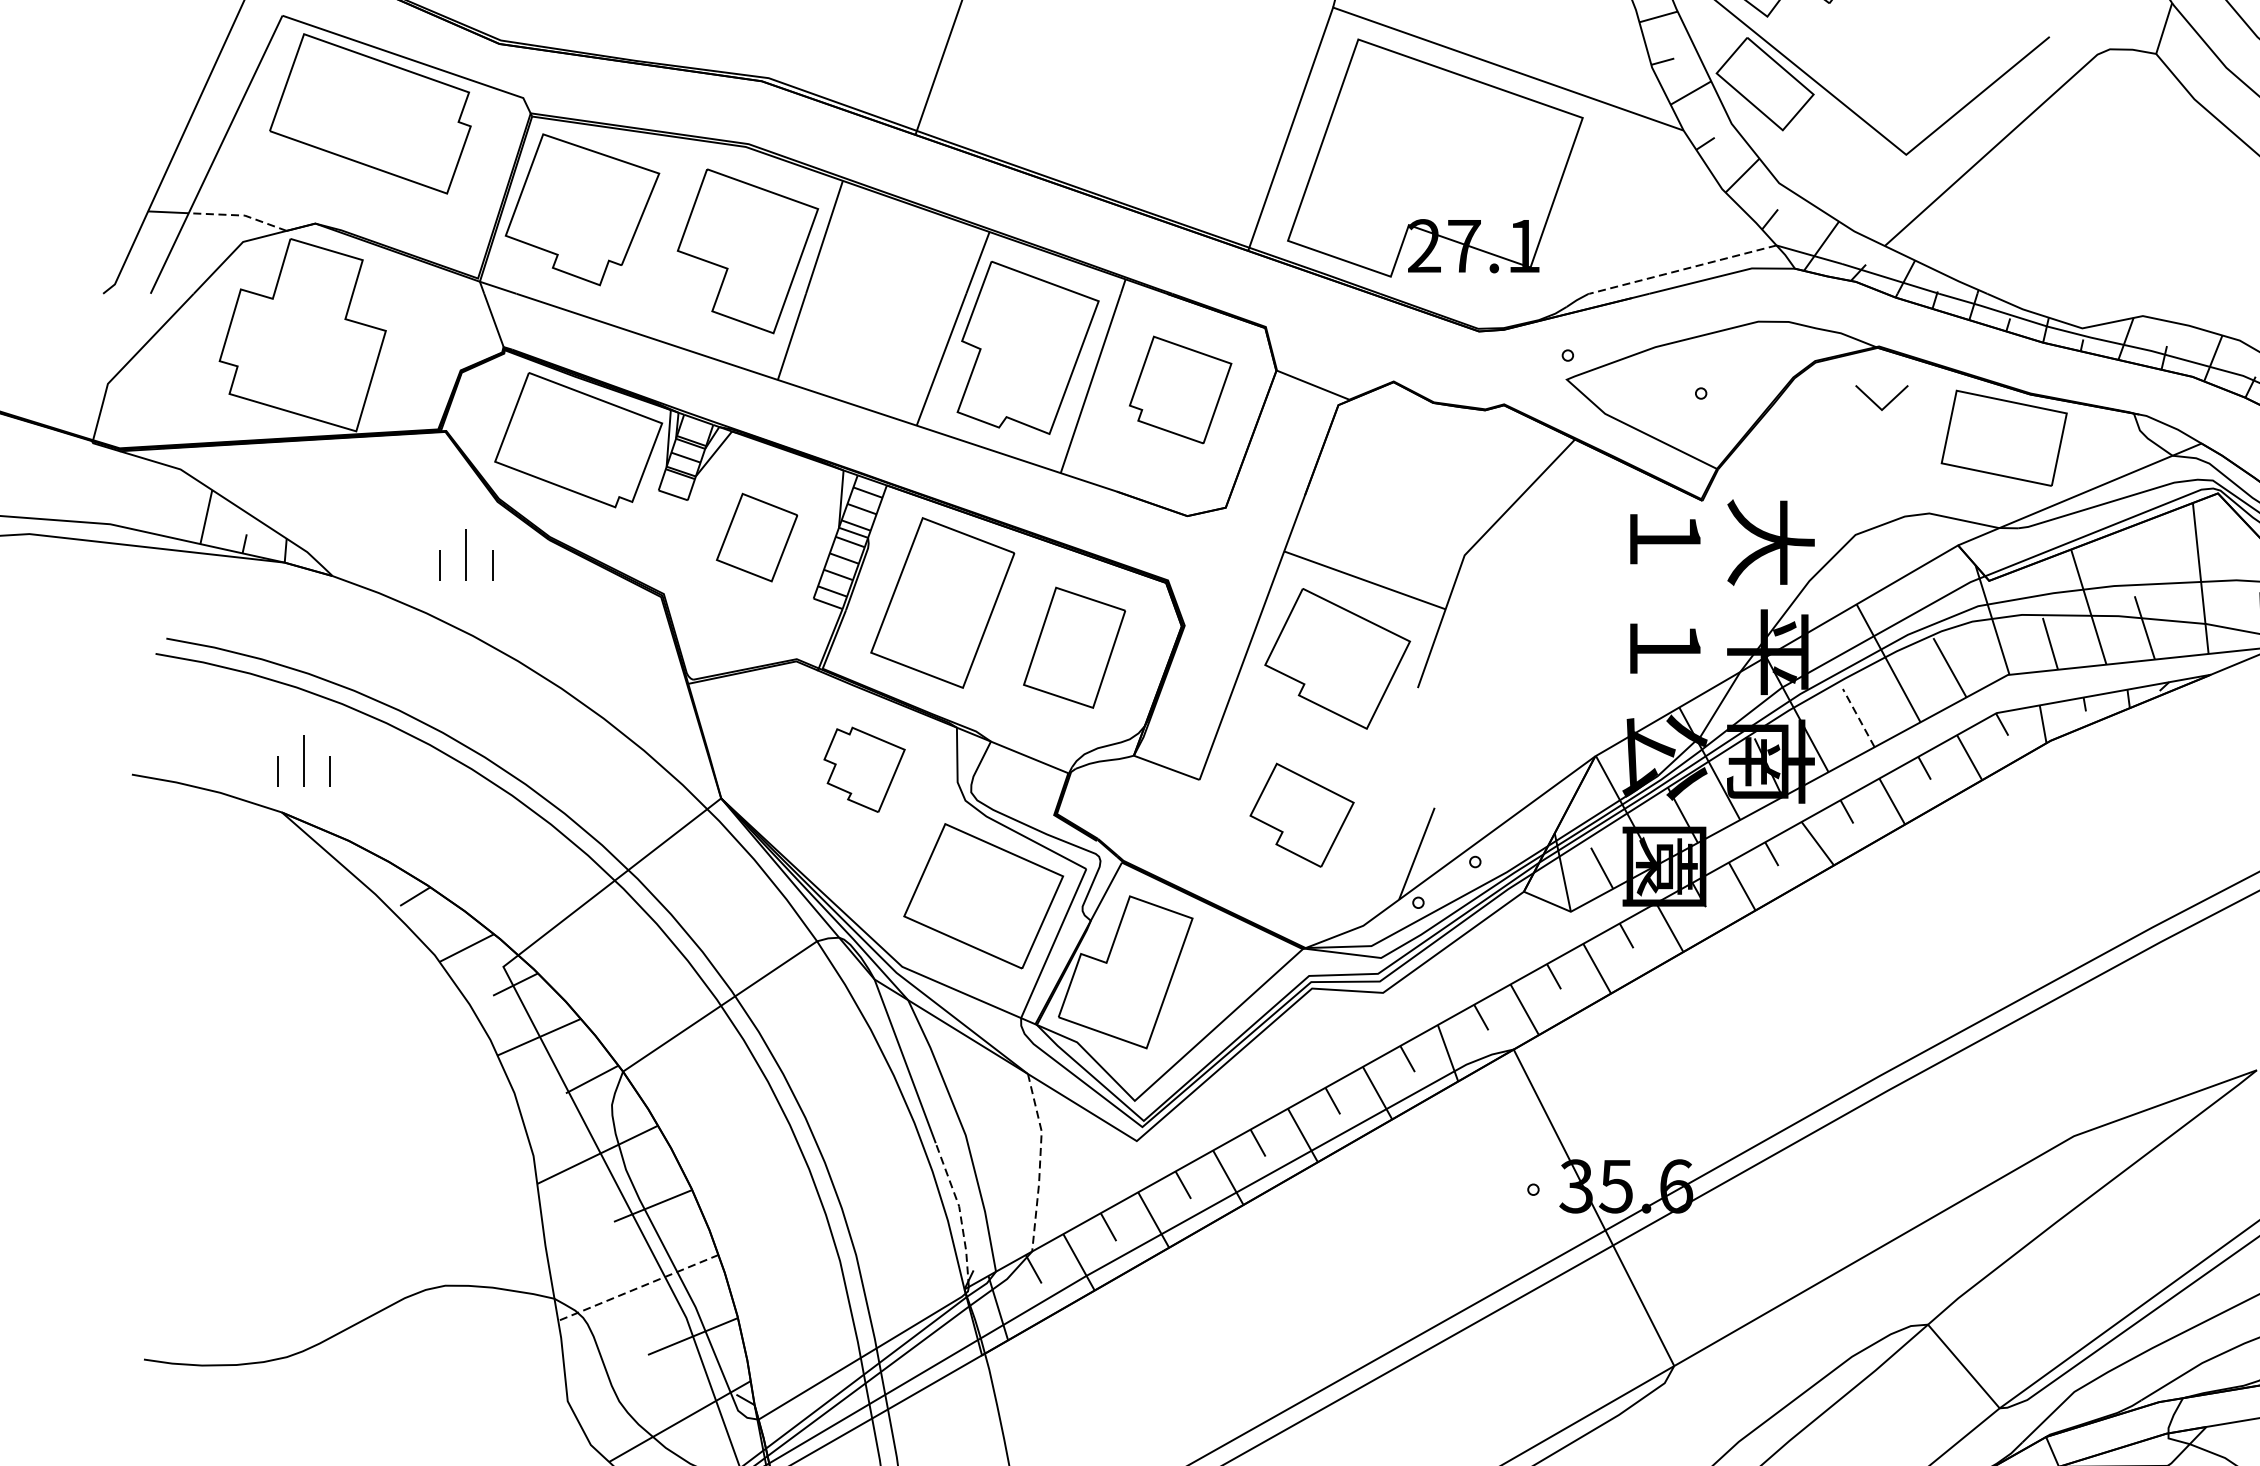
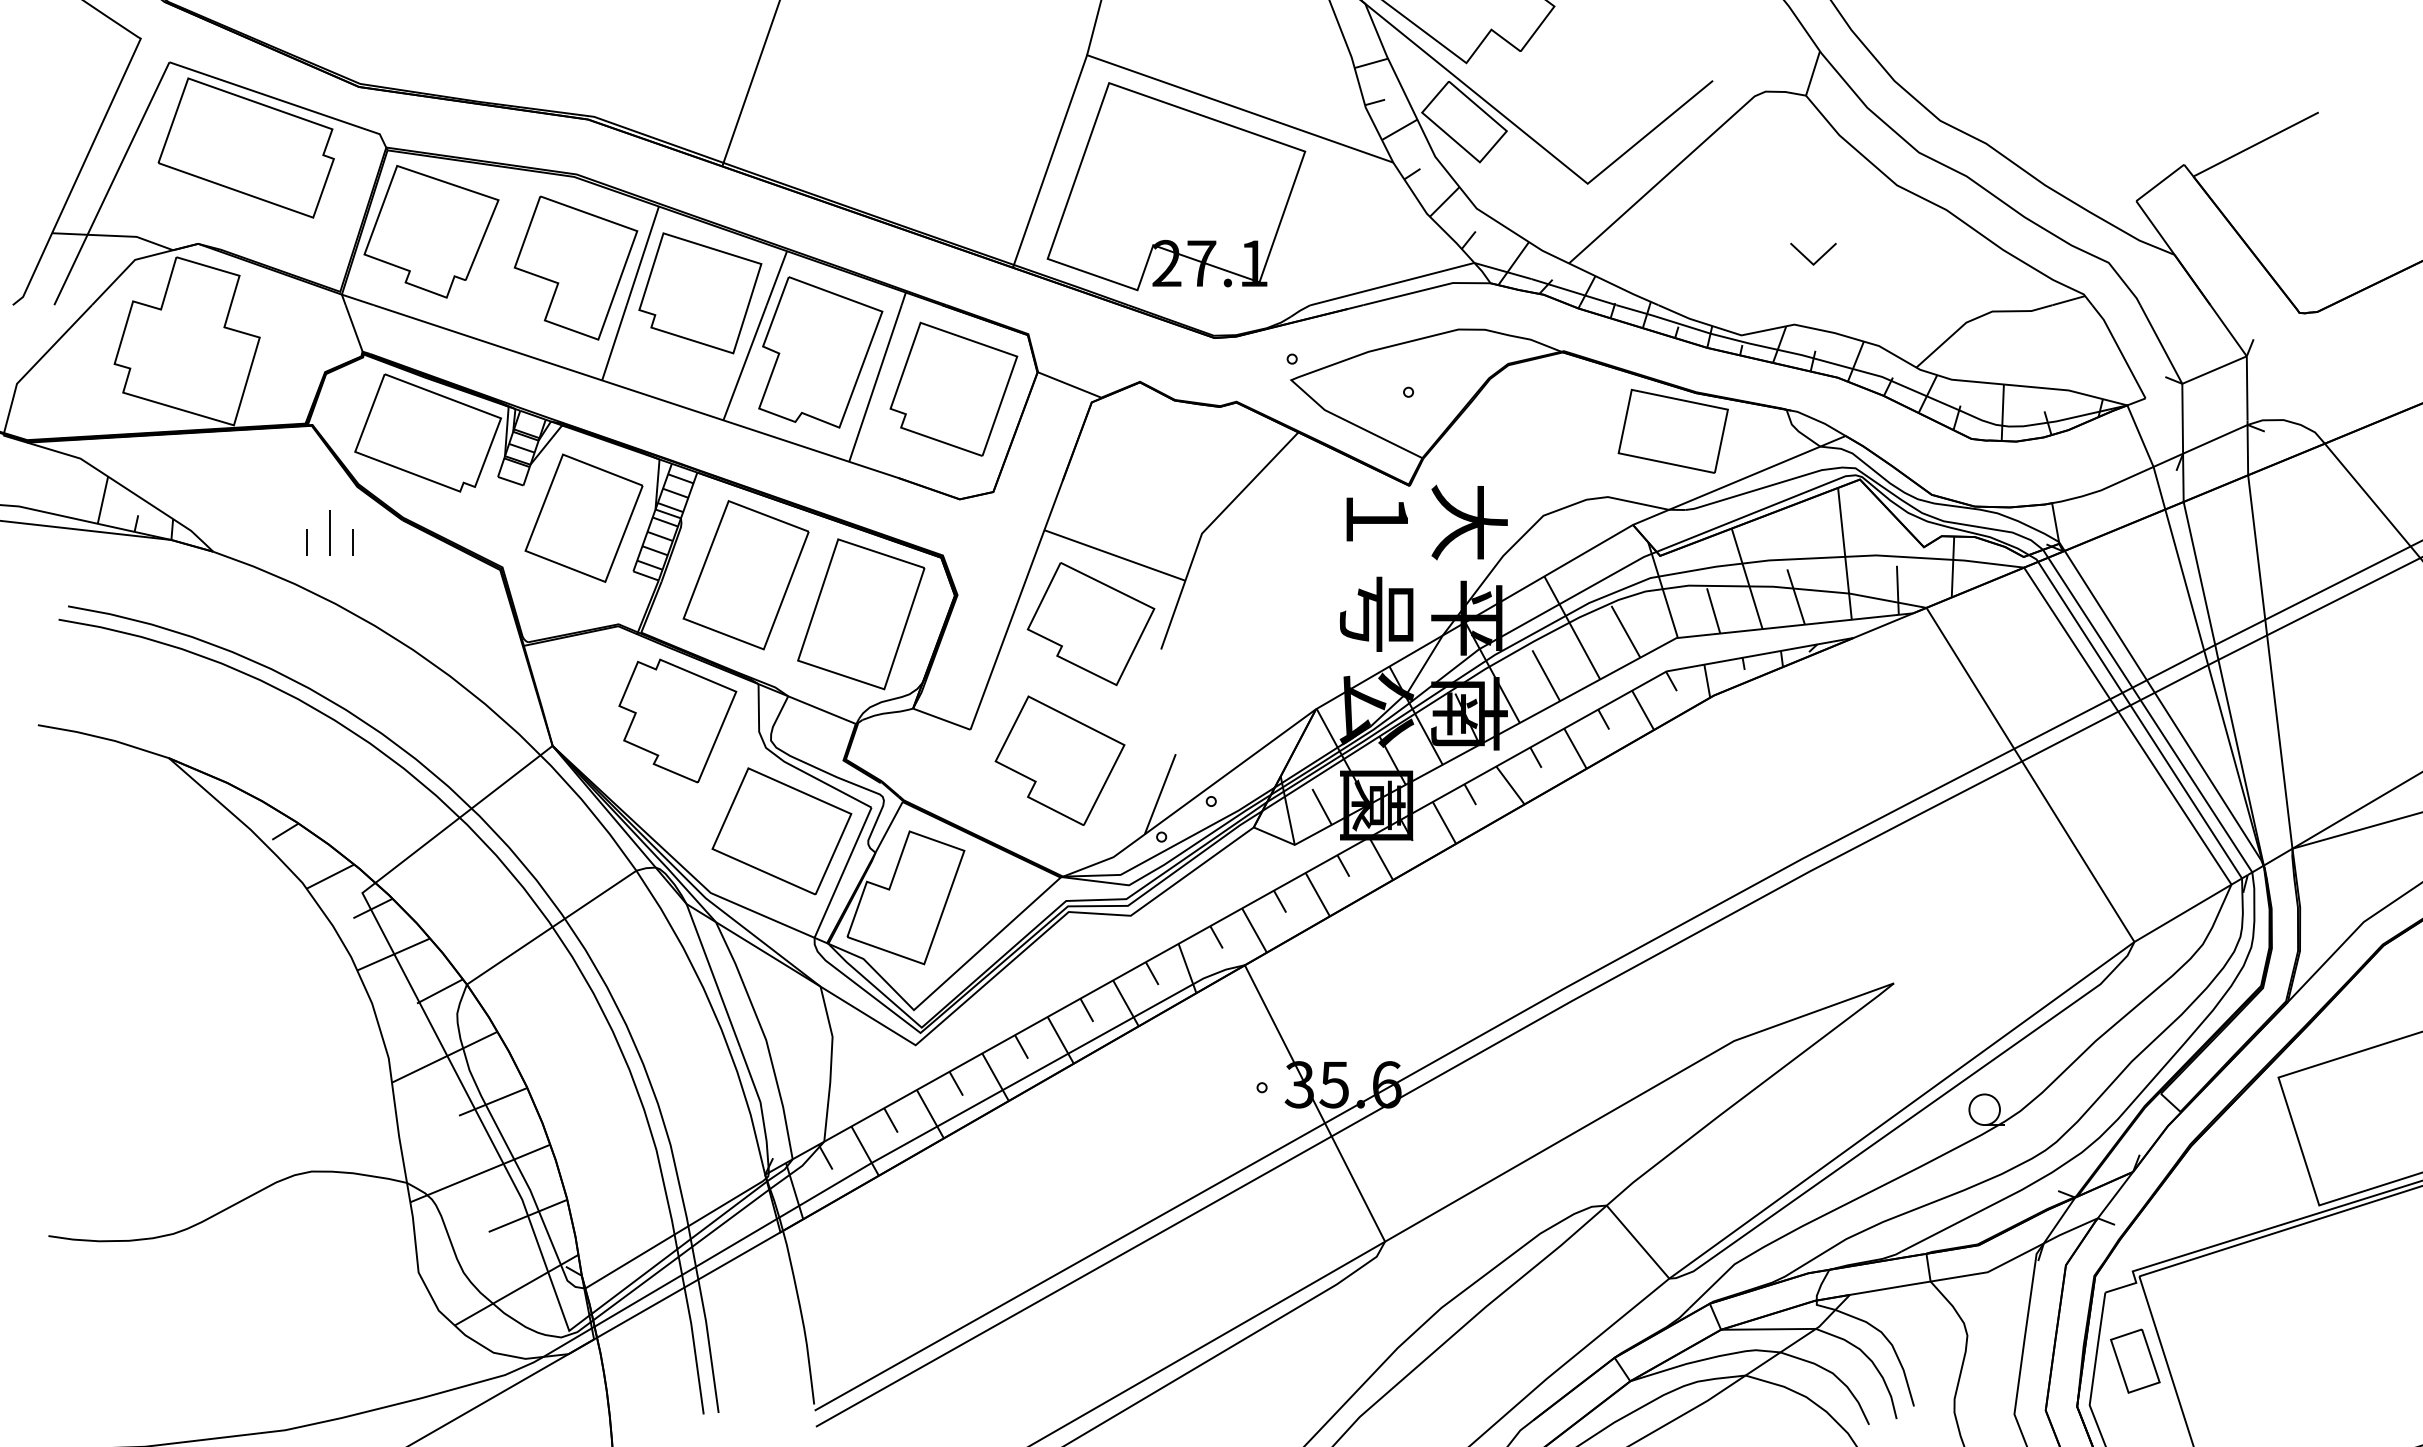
line: (239, 215) -> (131, 236), dashed -> solid
line: (1682, 270) -> (1392, 284), dashed -> solid
part: (890, 280) -> (700, 293), added
part: (1180, 389) -> (953, 388), size x1.43
part: (1876, 402) -> (1808, 258), moved
part: (756, 536) -> (583, 517), size x1.67
text: (1664, 646) -> (1376, 613), １ -> 号
part: (1074, 647) -> (861, 614), size x1.43
line: (1859, 717) -> (1546, 675), dashed -> solid
part: (303, 760) -> (187, 712), removed
part: (864, 769) -> (677, 720), size x1.67
part: (1301, 815) -> (1059, 760), size x1.43
line: (1040, 1162) -> (831, 1063), dashed -> solid
line: (960, 1213) -> (761, 1108), dashed -> solid
line: (638, 1287) -> (480, 1173), dashed -> solid

